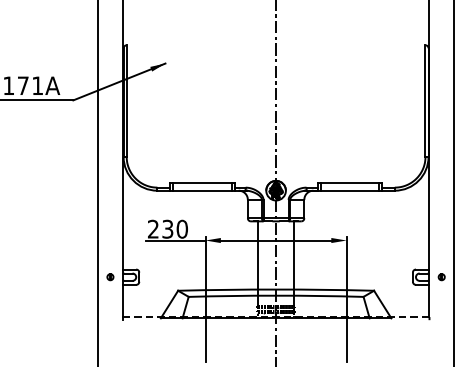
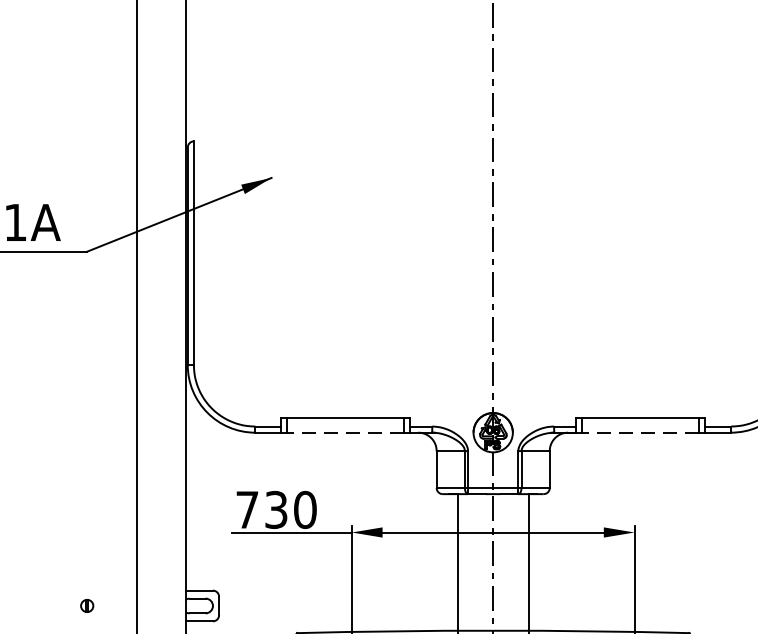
line: (201, 190) -> (343, 432), solid -> dashed
line: (349, 190) -> (640, 432), solid -> dashed
text: (153, 228) -> (247, 508), 230 -> 730
part: (110, 277) -> (87, 606), moved

